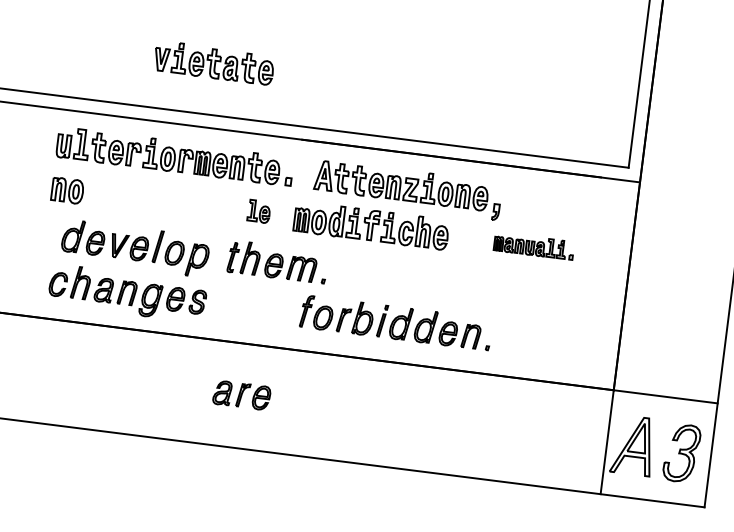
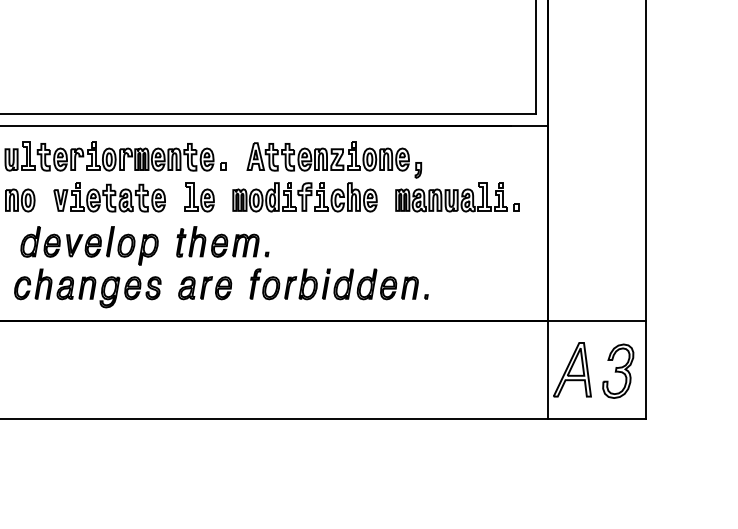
part: (213, 63) -> (109, 197), moved
part: (259, 211) -> (199, 197), size x1.43
part: (533, 246) -> (457, 197), size x1.67
part: (242, 395) -> (205, 288), moved

